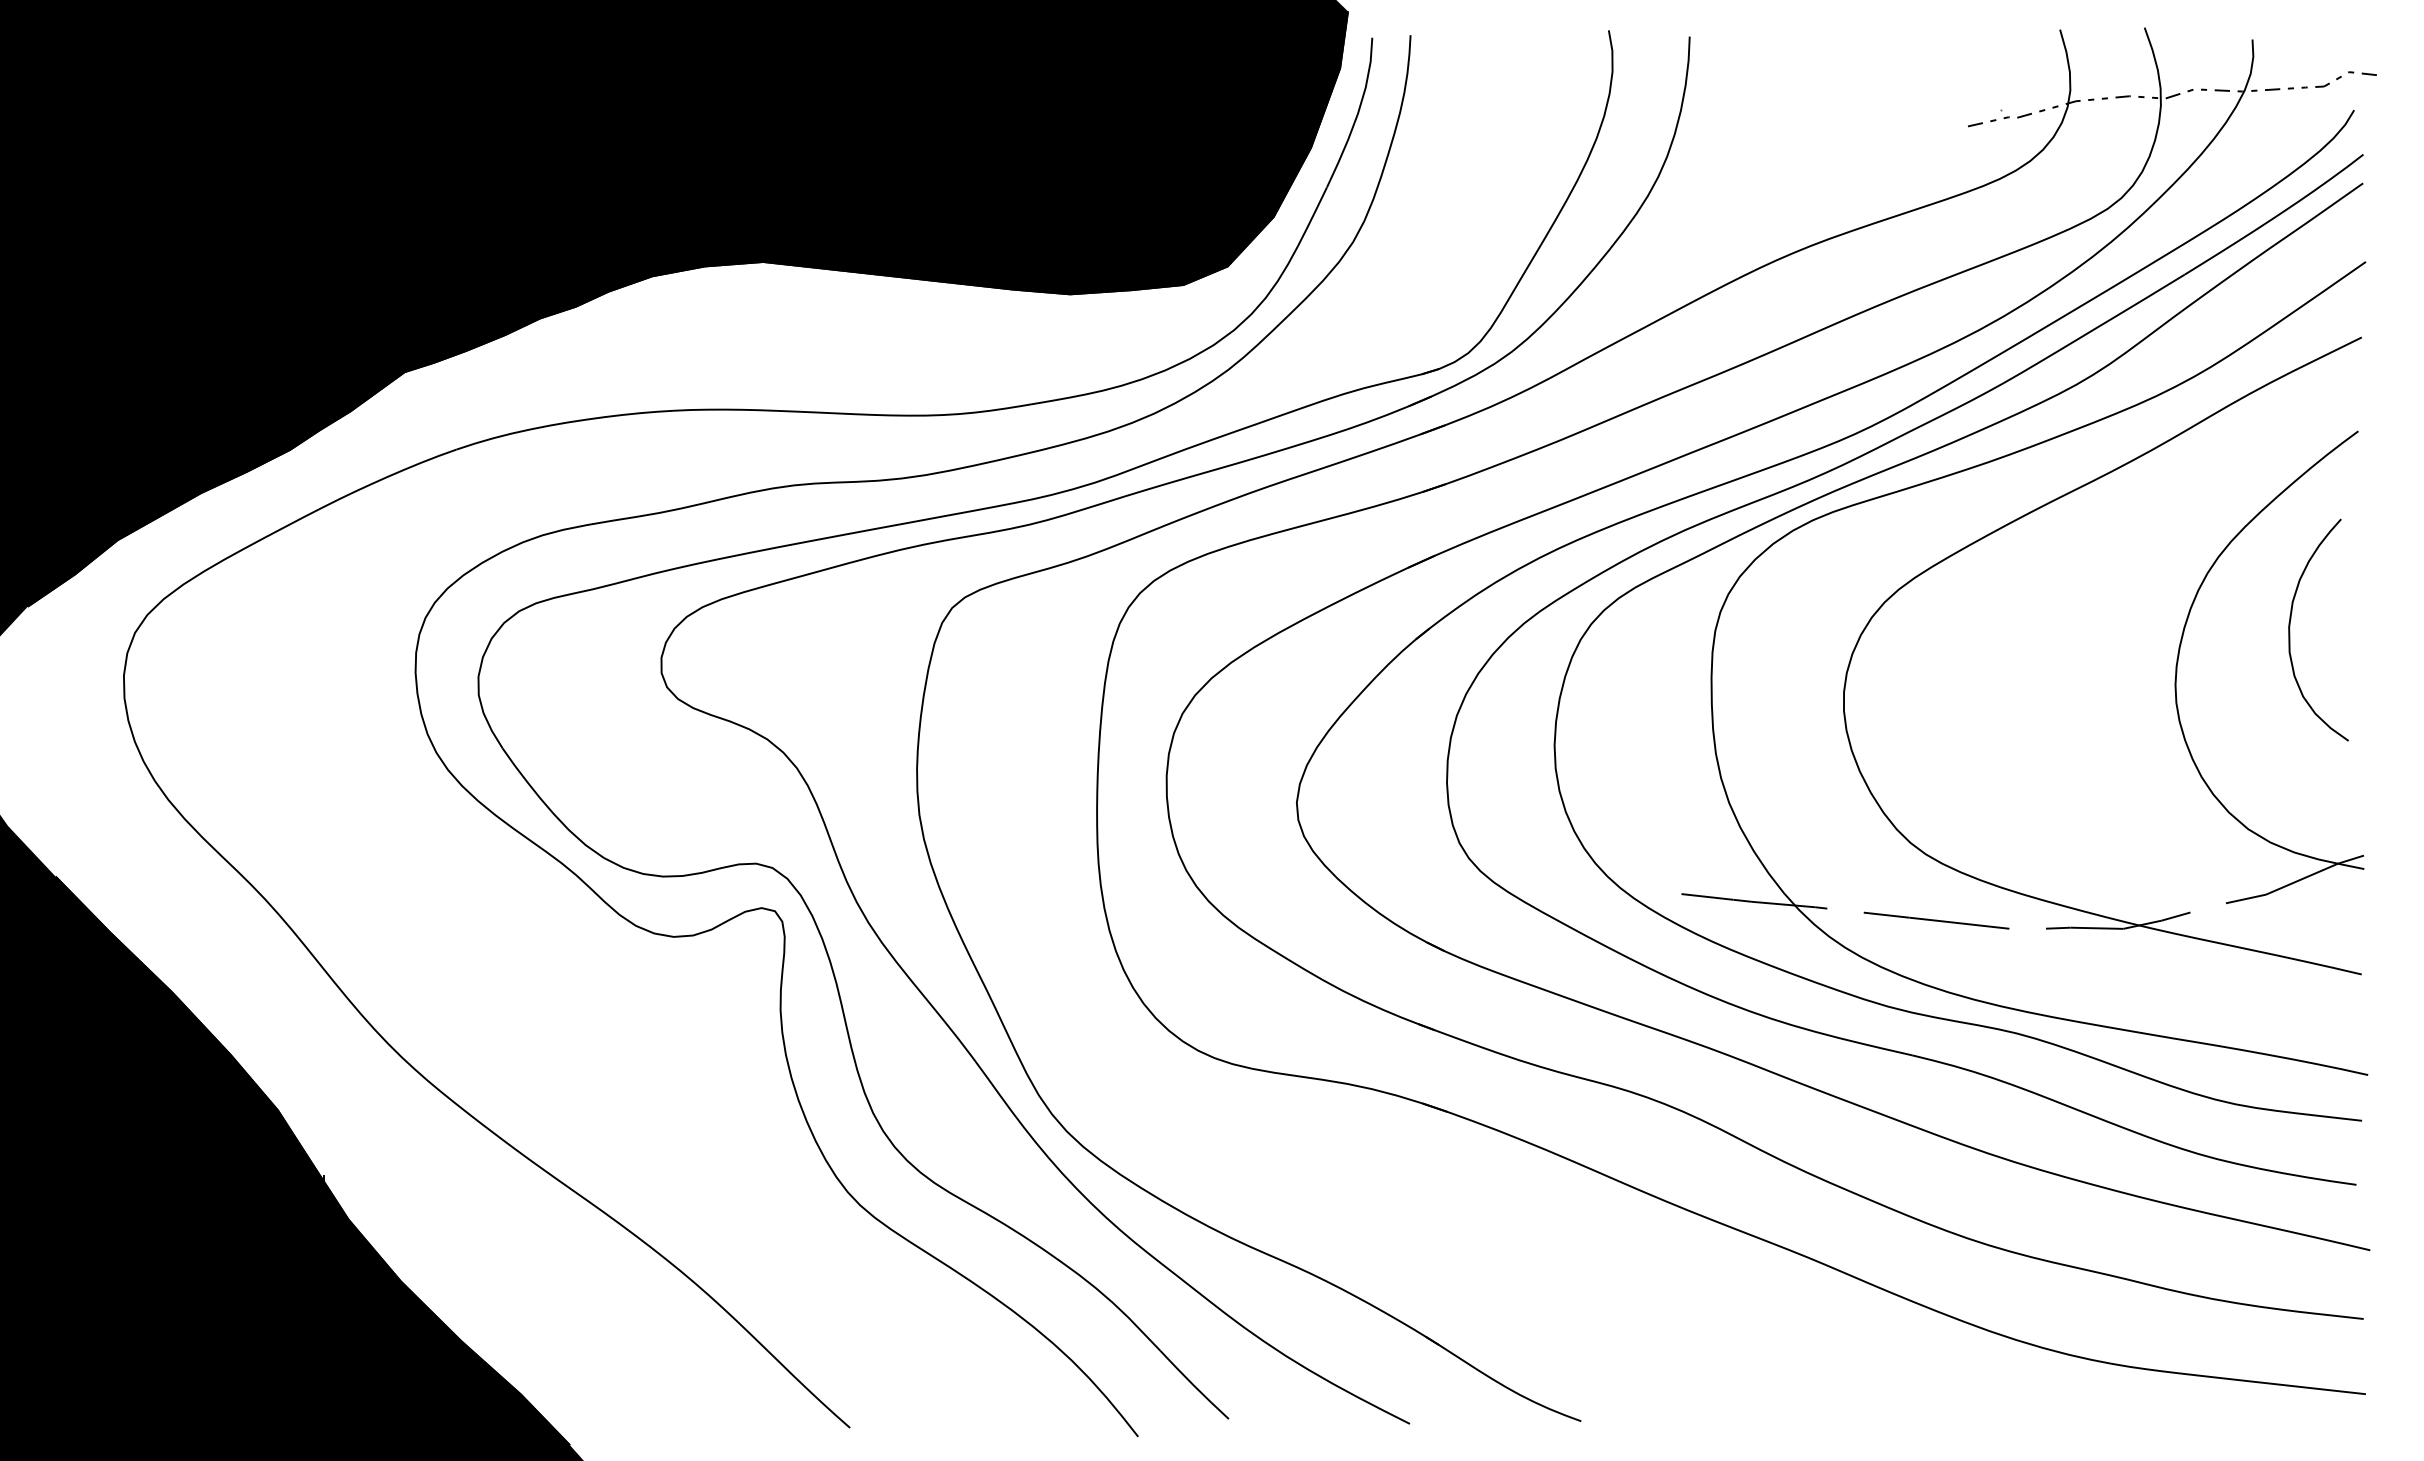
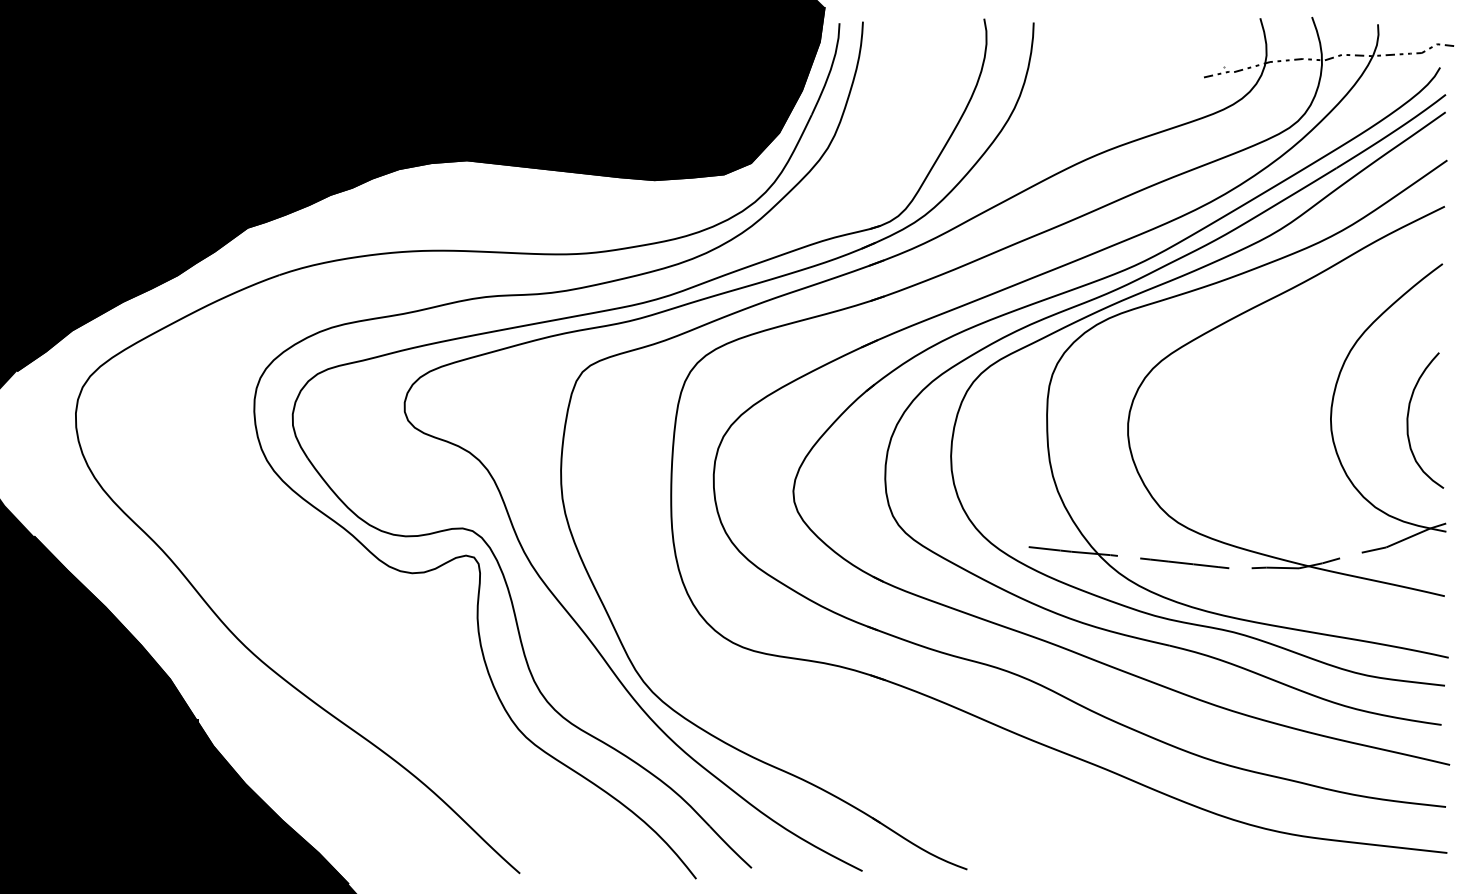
curve: (2290, 629) -> (1408, 420), moved

